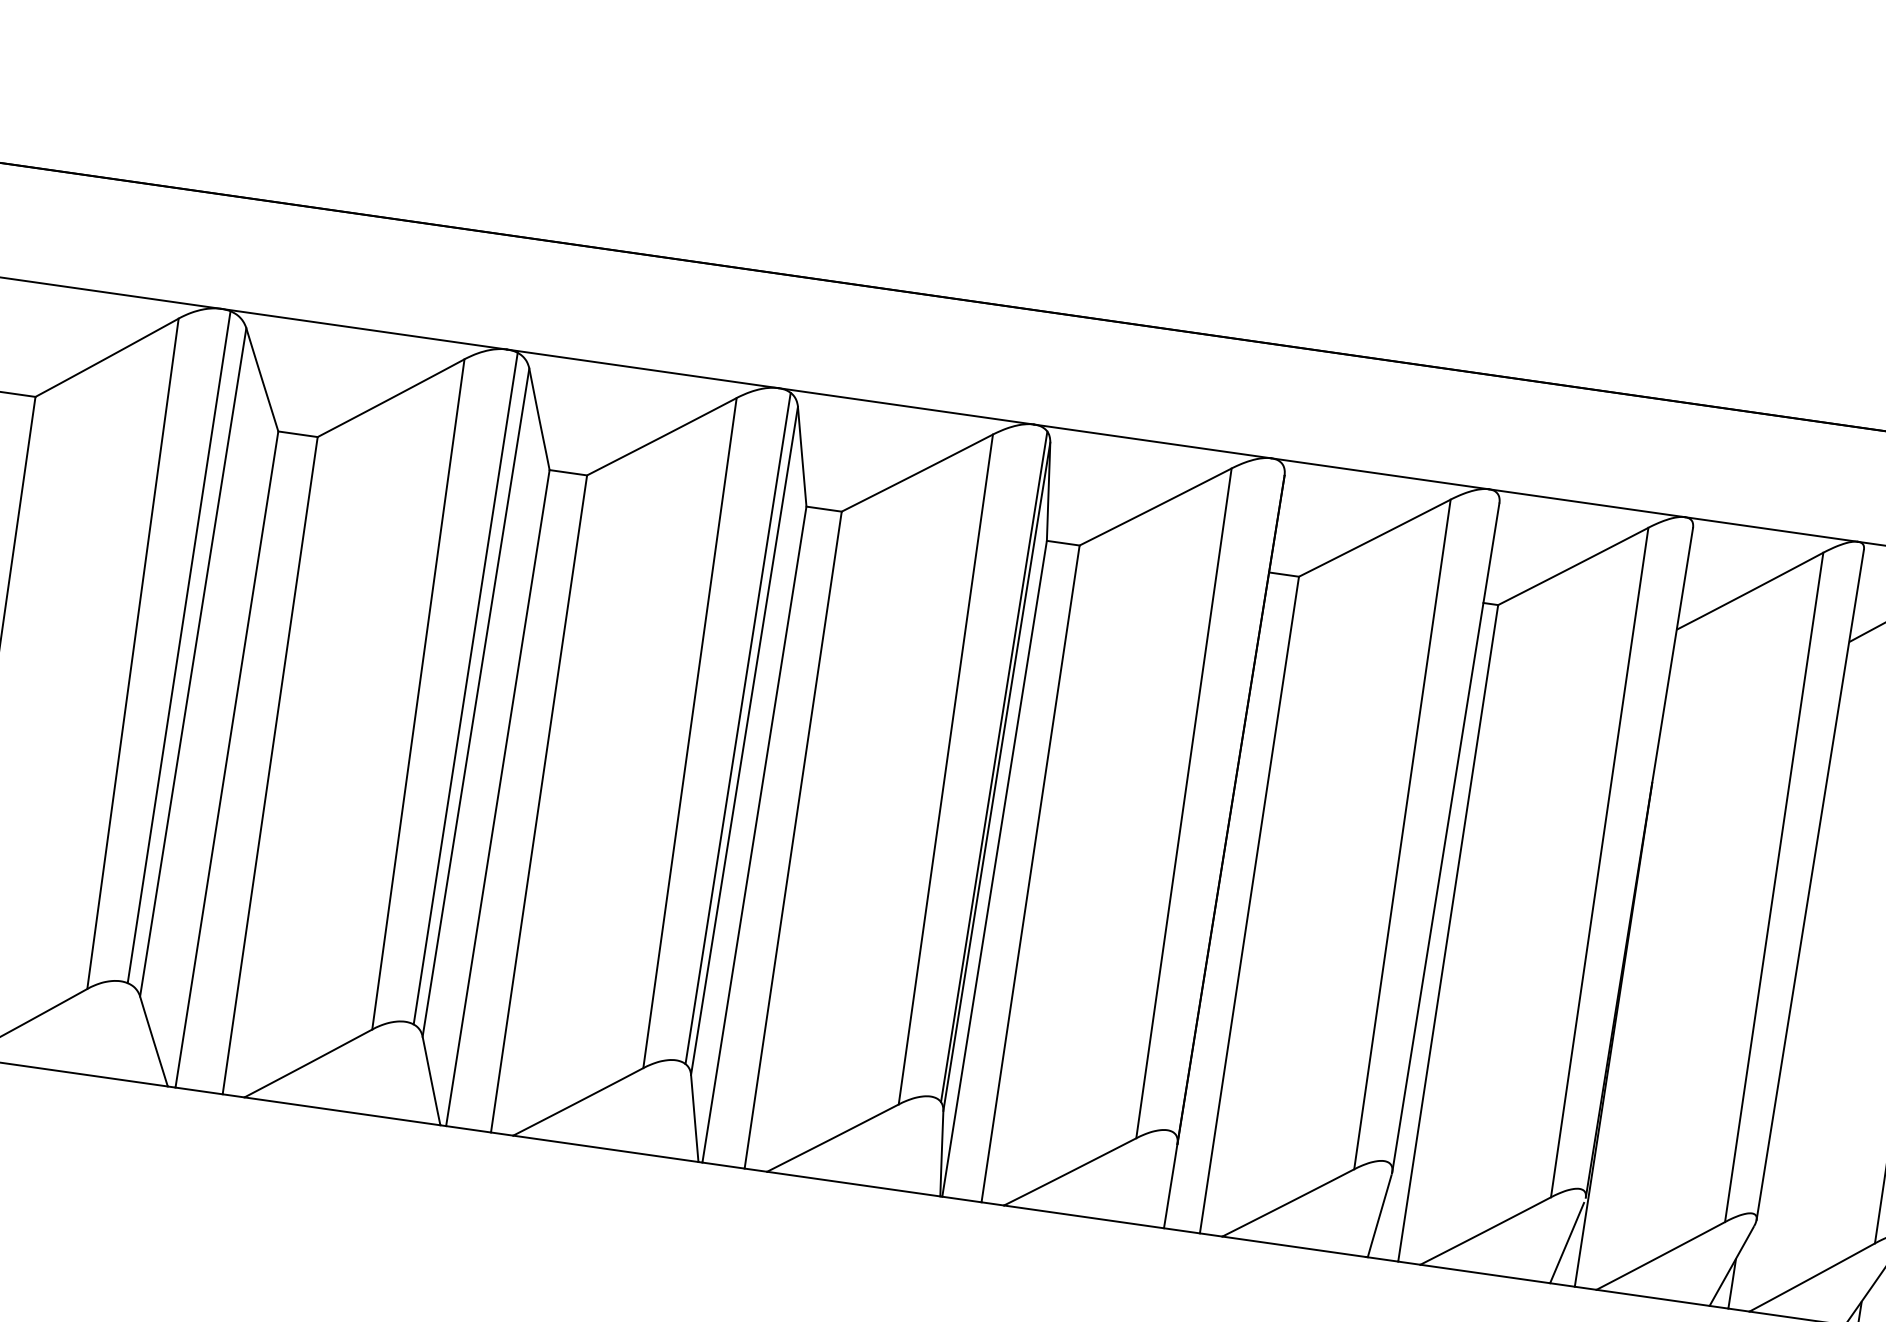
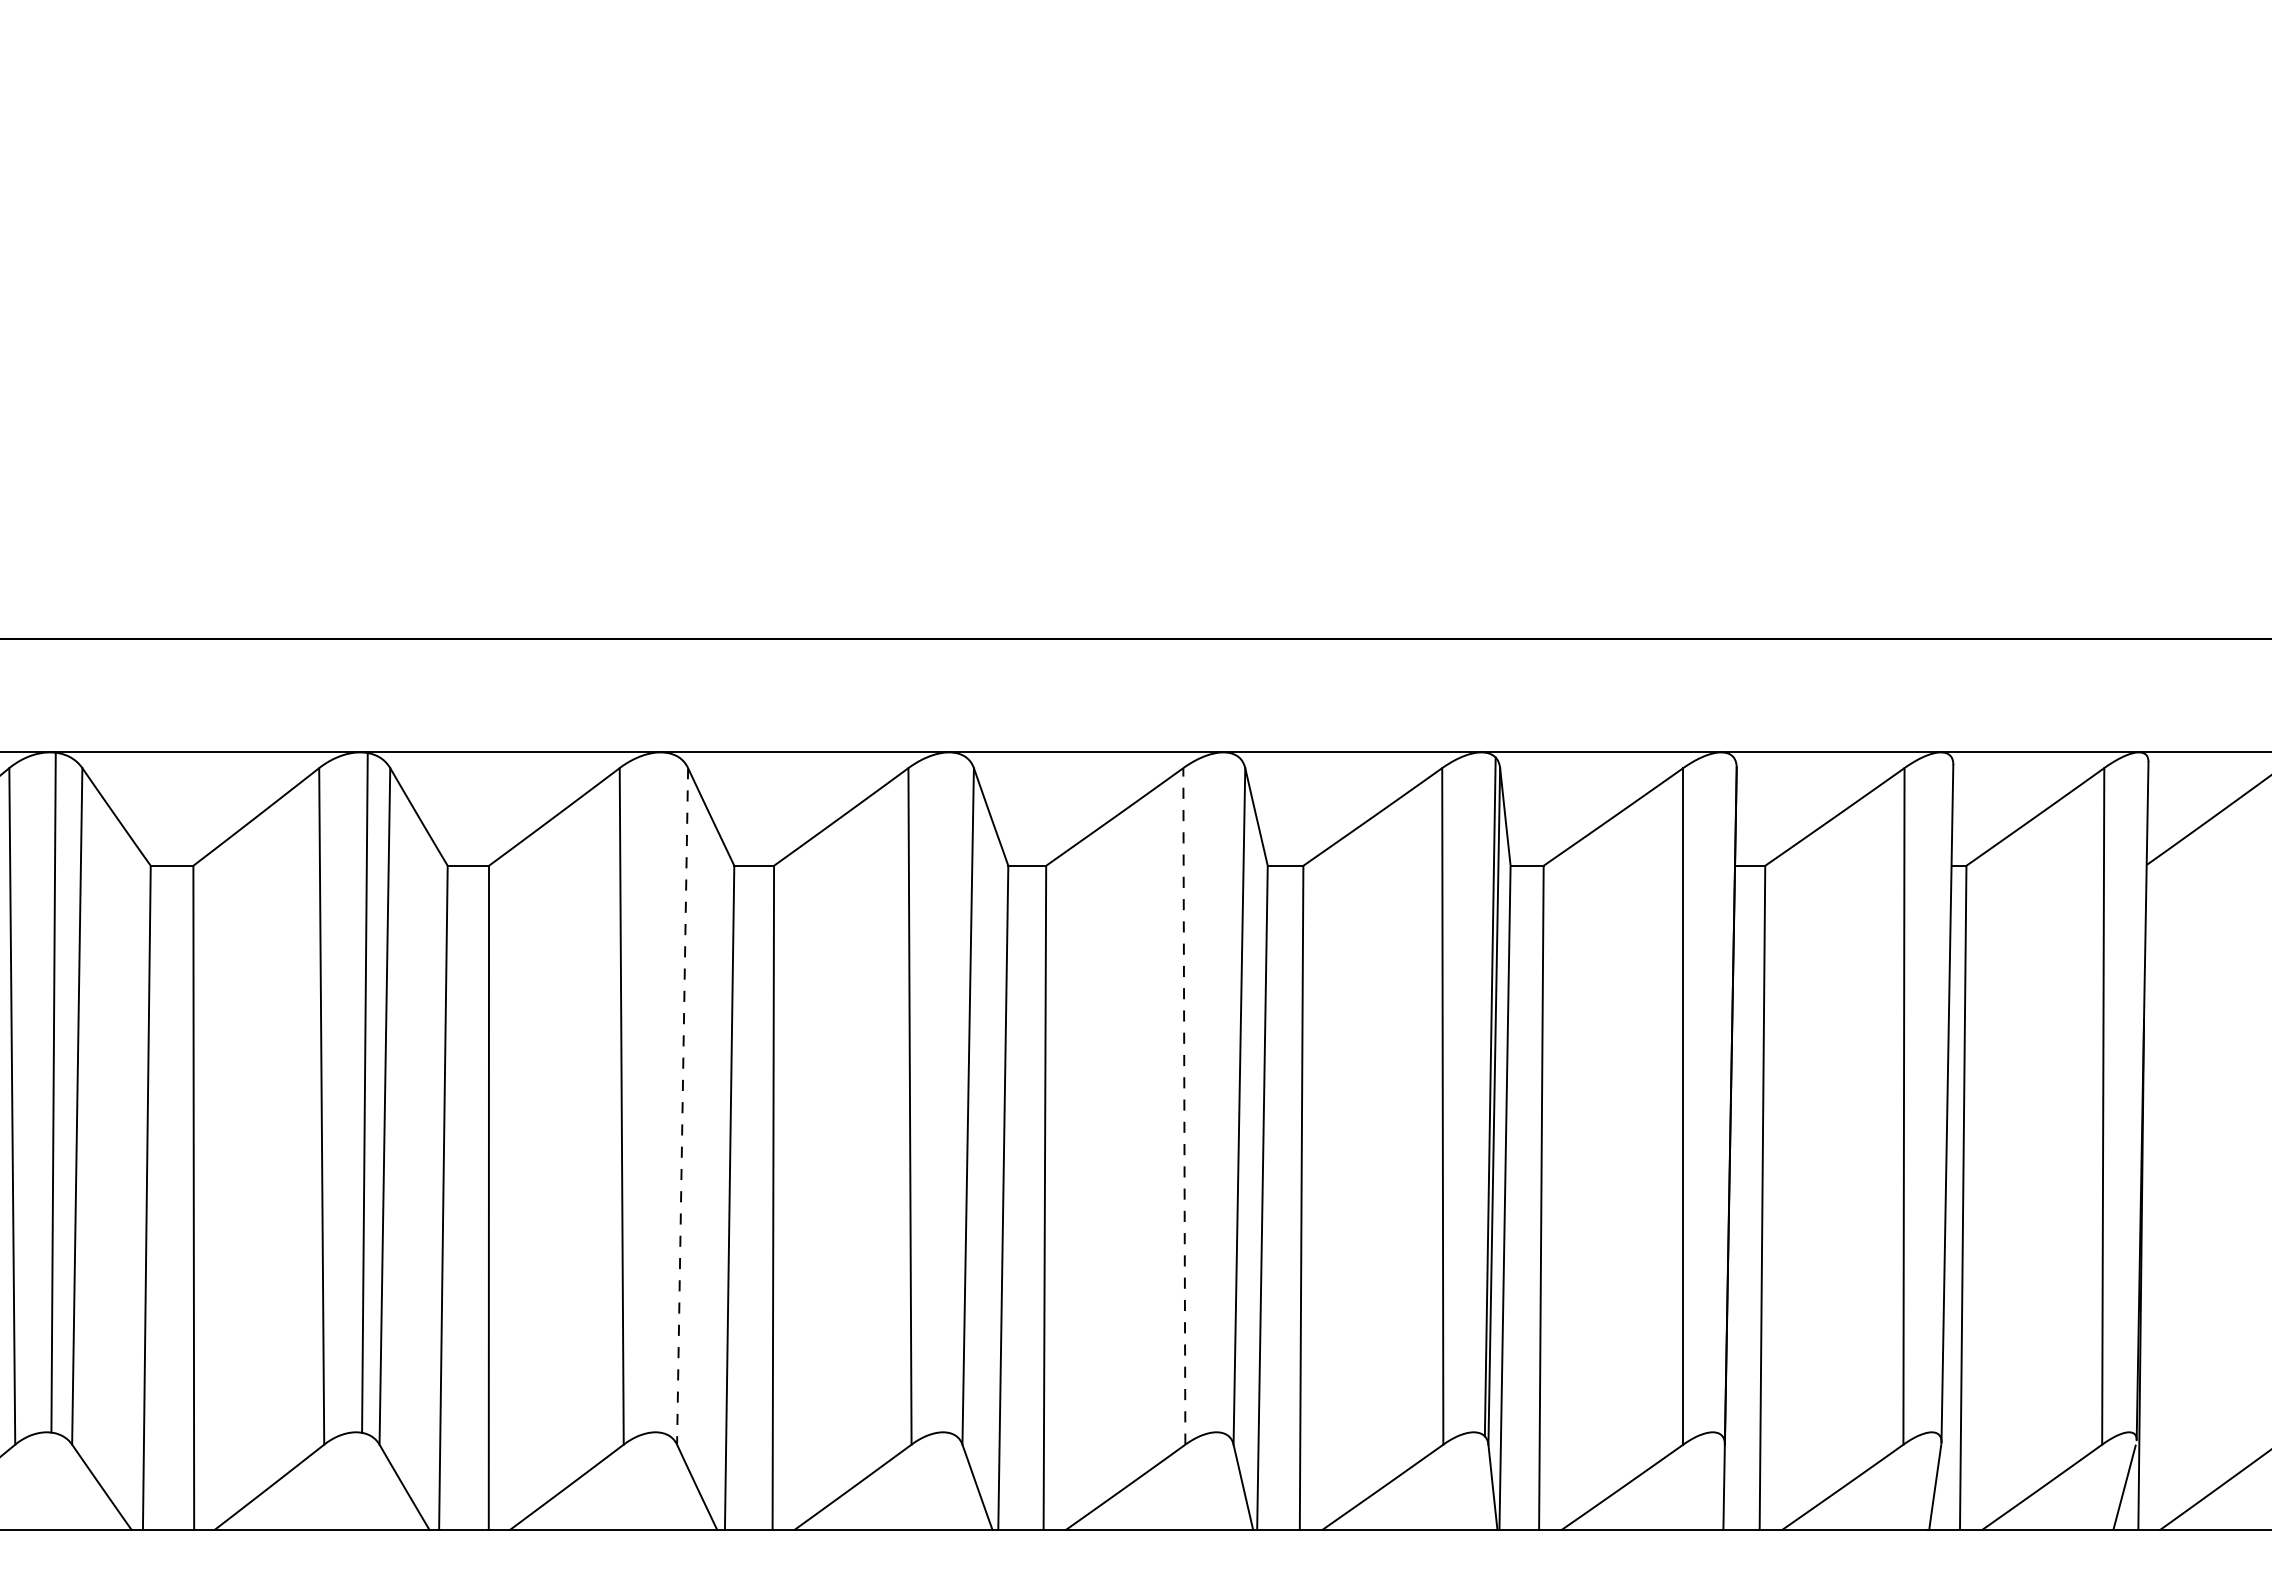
line: (179, 647) -> (666, 1093), removed
line: (193, 662) -> (682, 1106), solid -> dashed
line: (465, 688) -> (955, 1093), removed
line: (738, 727) -> (1231, 1094), removed
line: (690, 732) -> (1184, 1105), solid -> dashed

